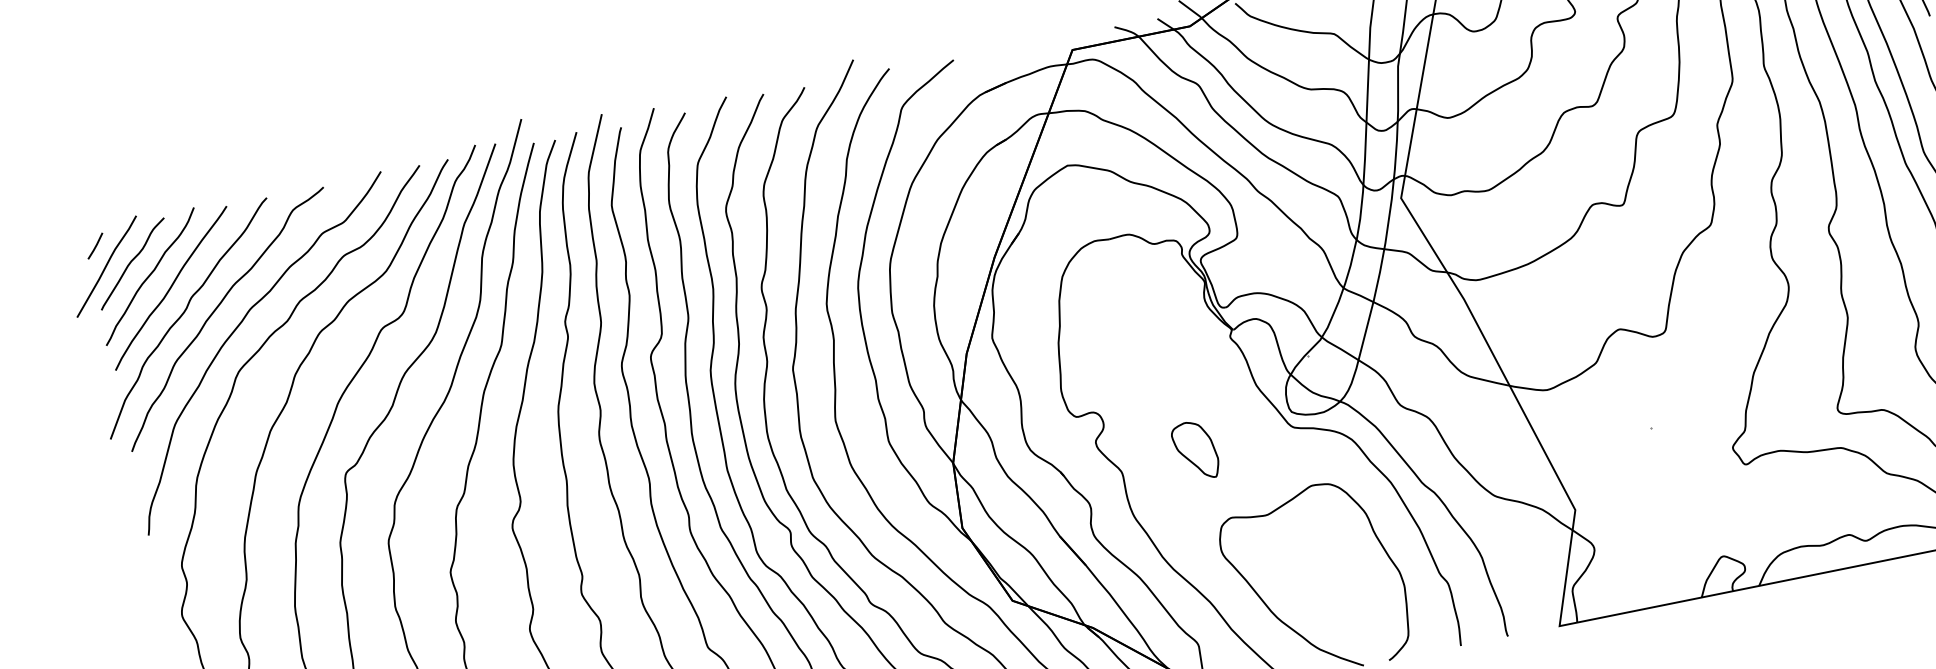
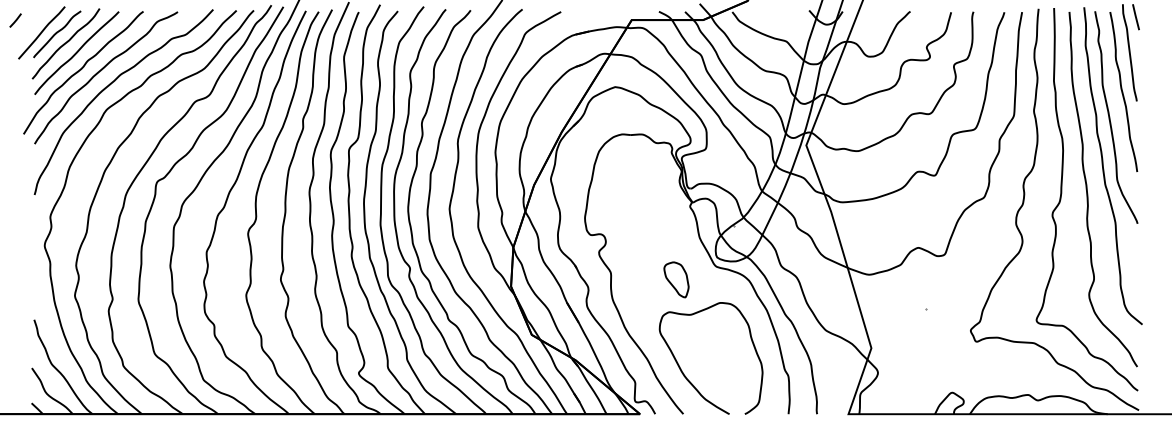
line: (95, 246) -> (15, 20), moved
part: (1195, 450) -> (676, 279), moved

